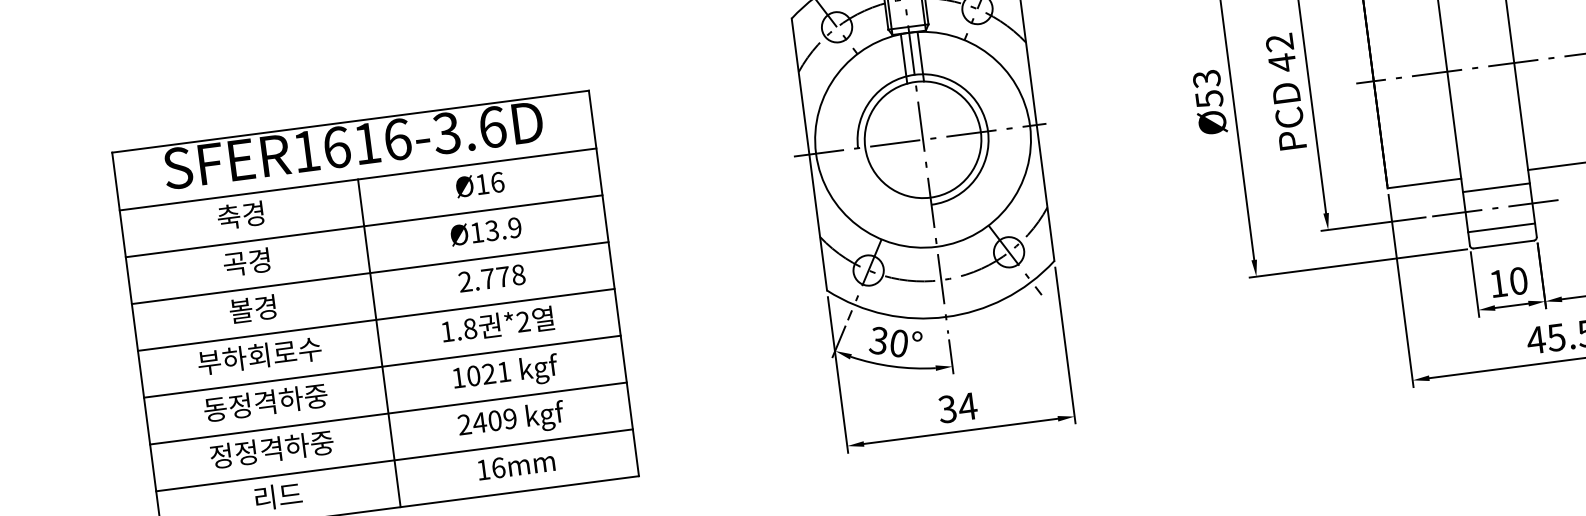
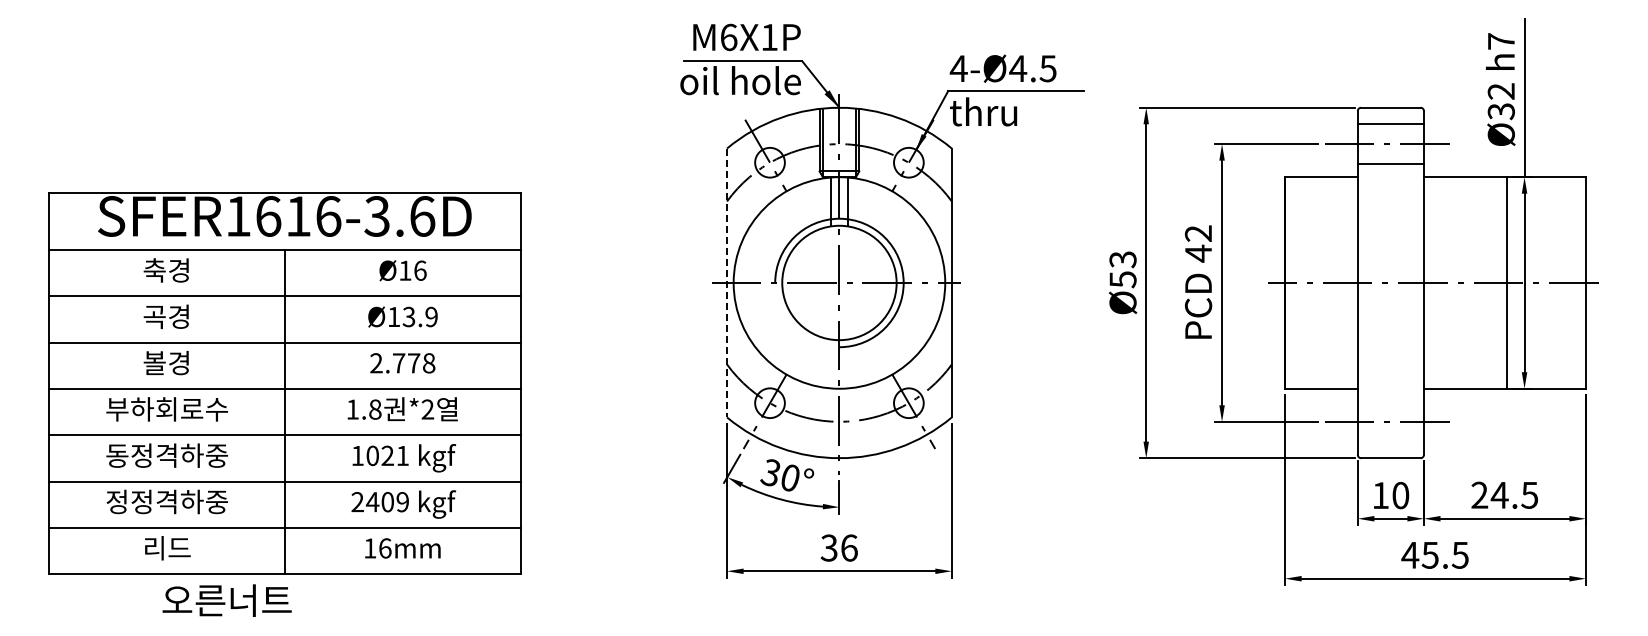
line: (809, 155) -> (727, 283), solid -> dashed
line: (1496, 188) -> (1390, 402), removed
line: (1501, 227) -> (1390, 441), removed
text: (967, 406) -> (849, 547), 34 -> 36

